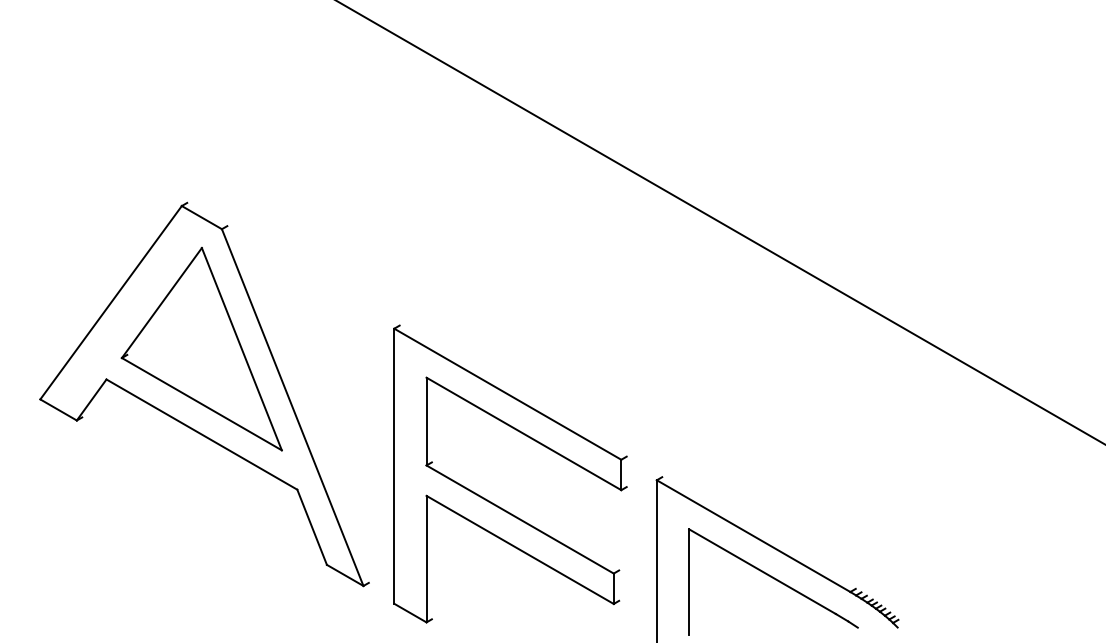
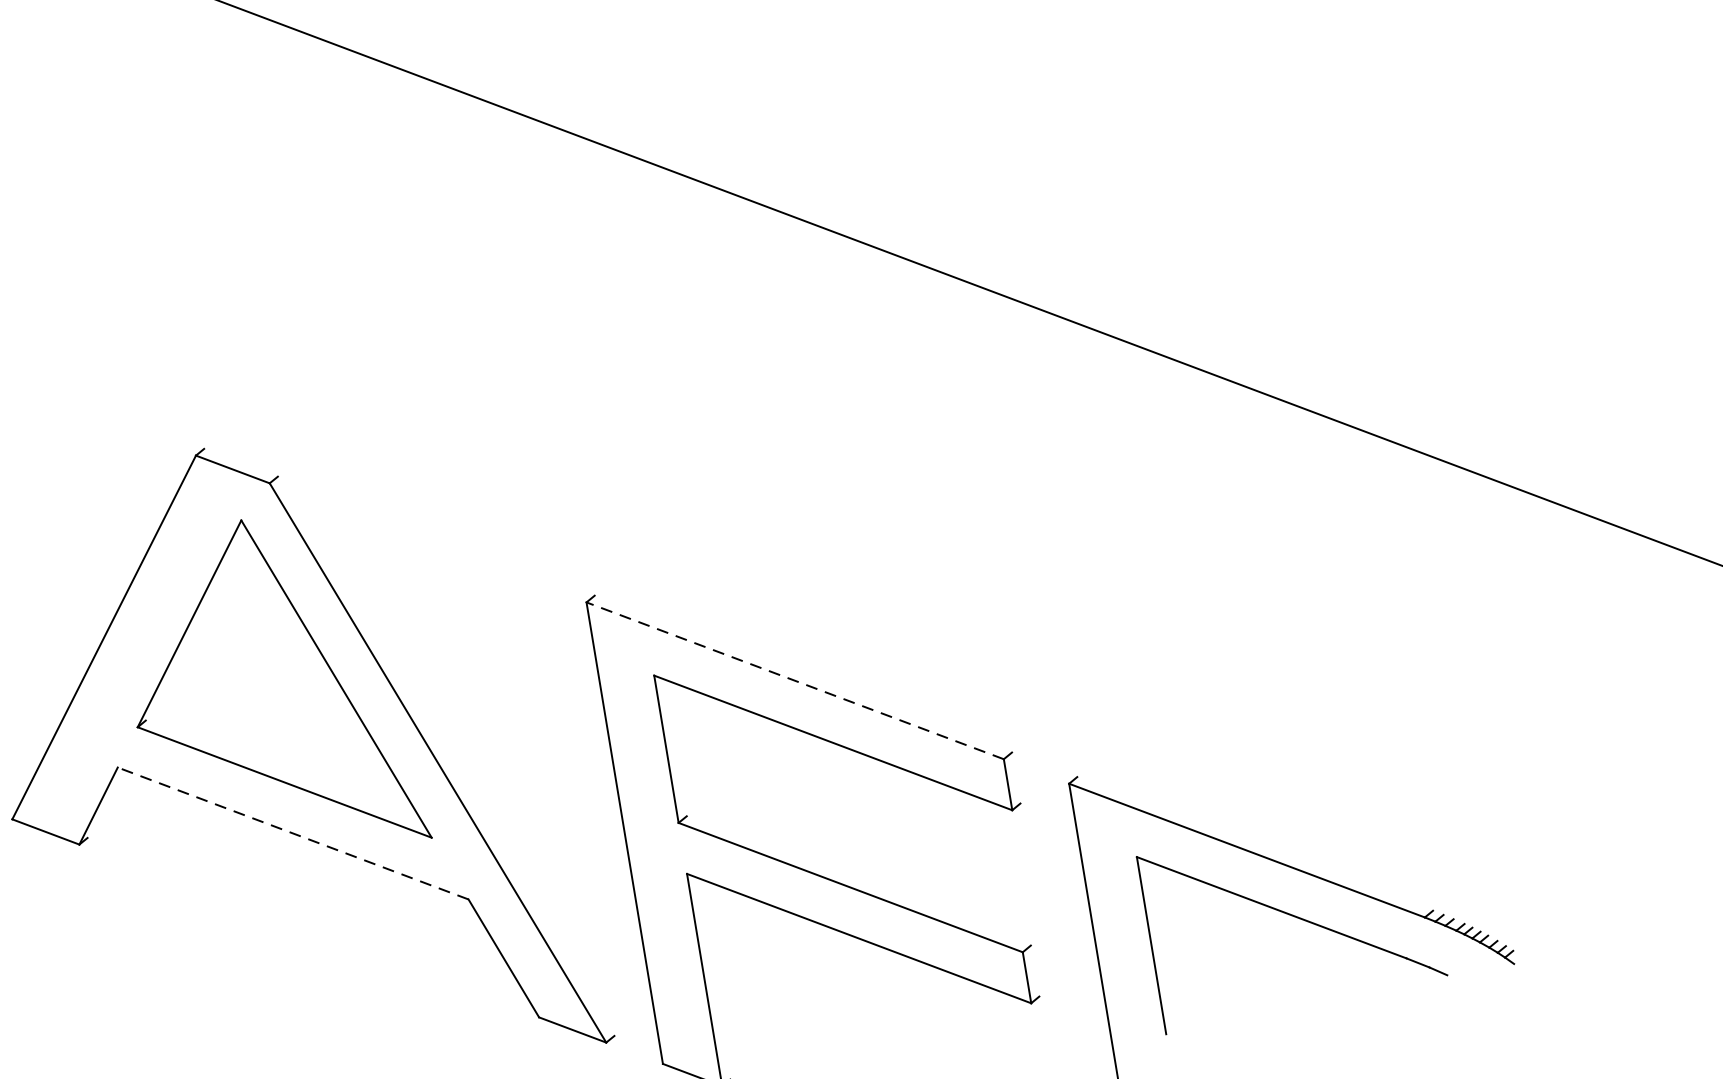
line: (507, 393) -> (794, 679), solid -> dashed
line: (201, 434) -> (292, 833), solid -> dashed

